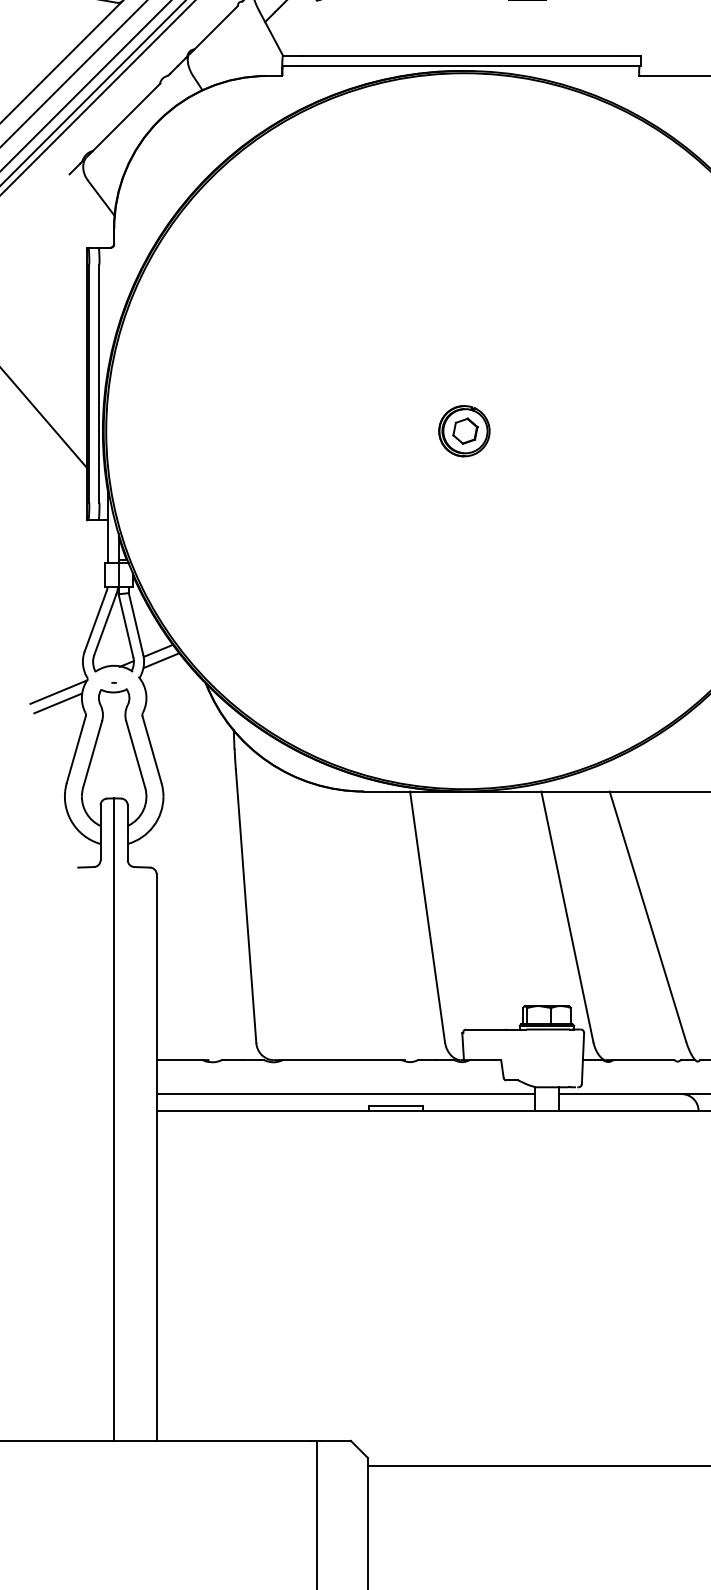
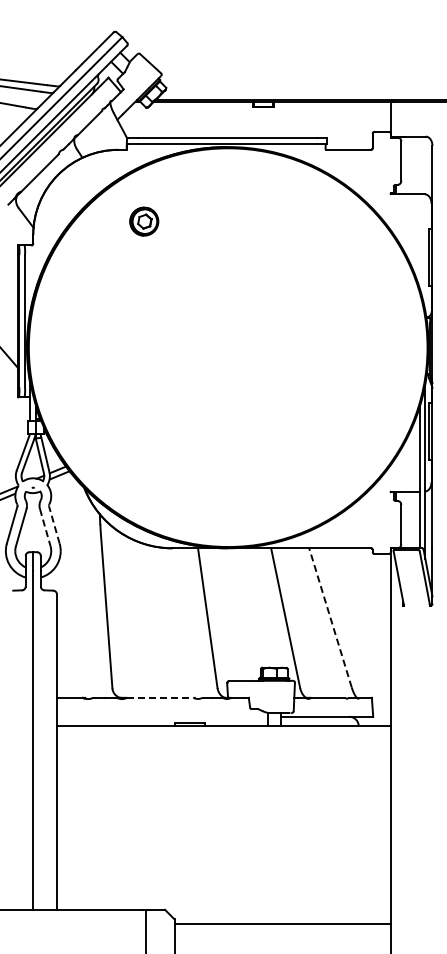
part: (464, 430) -> (144, 221), moved
line: (152, 748) -> (54, 524), solid -> dashed
line: (136, 755) -> (45, 528), solid -> dashed
line: (647, 915) -> (330, 617), solid -> dashed
line: (342, 1059) -> (160, 697), solid -> dashed
line: (344, 1093) -> (161, 716), removed

